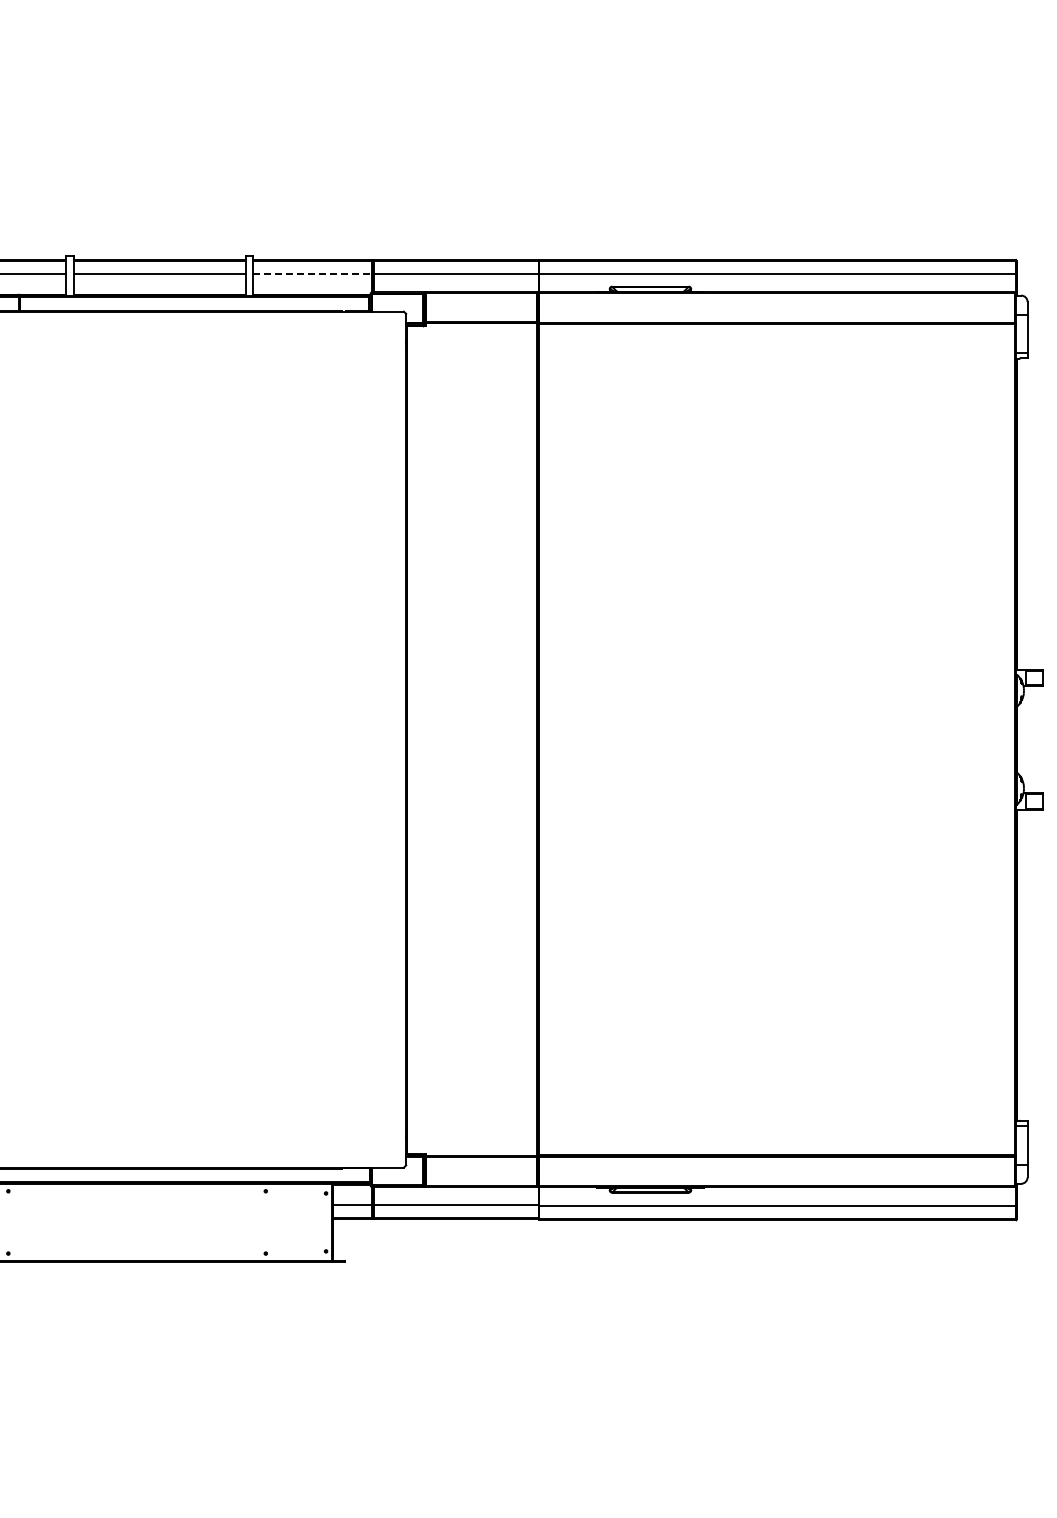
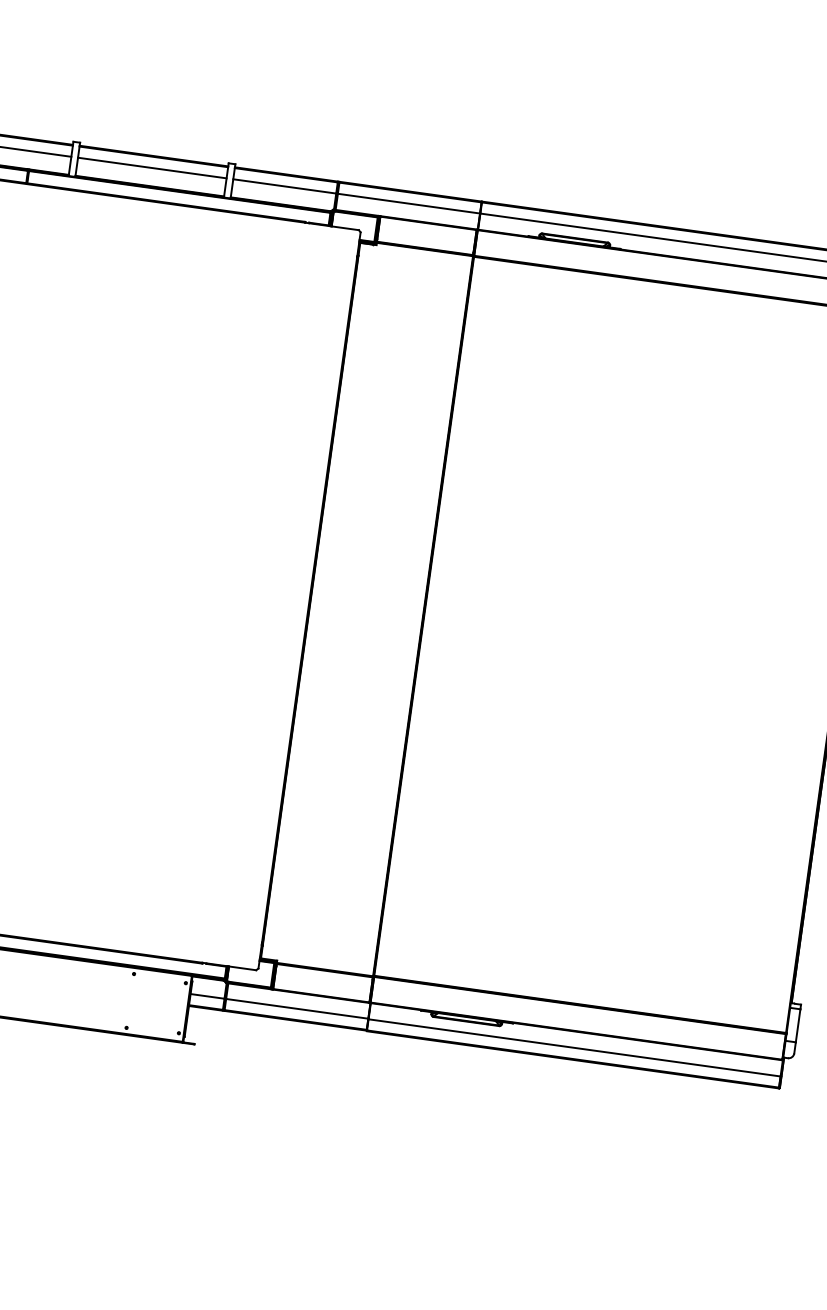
line: (312, 273) -> (284, 186), dashed -> solid

